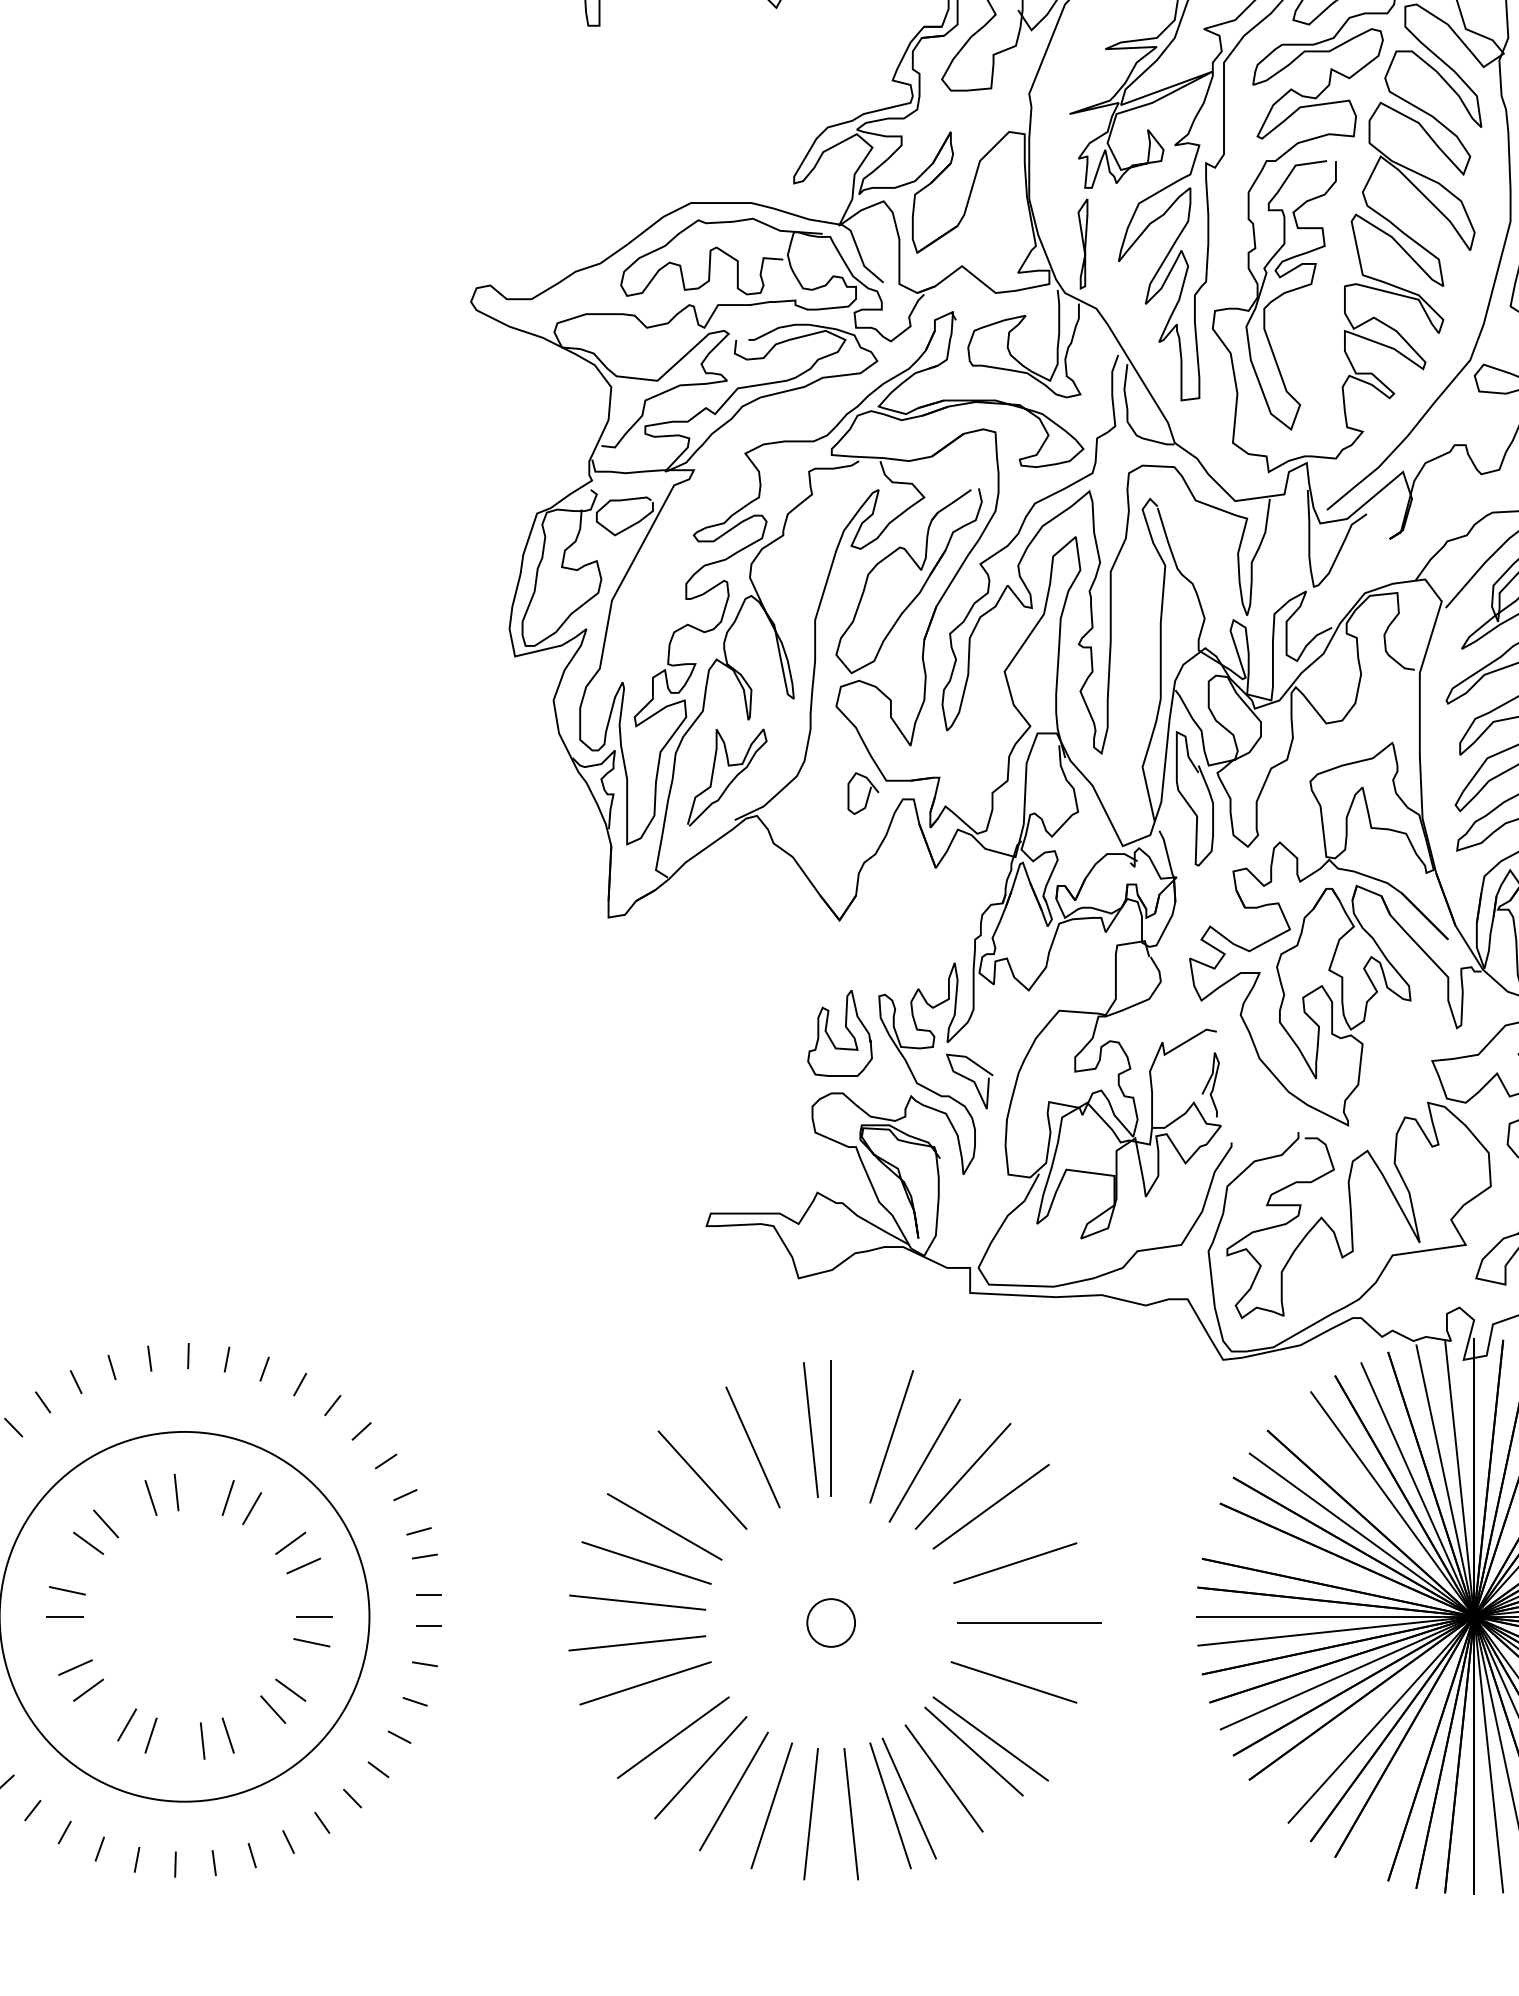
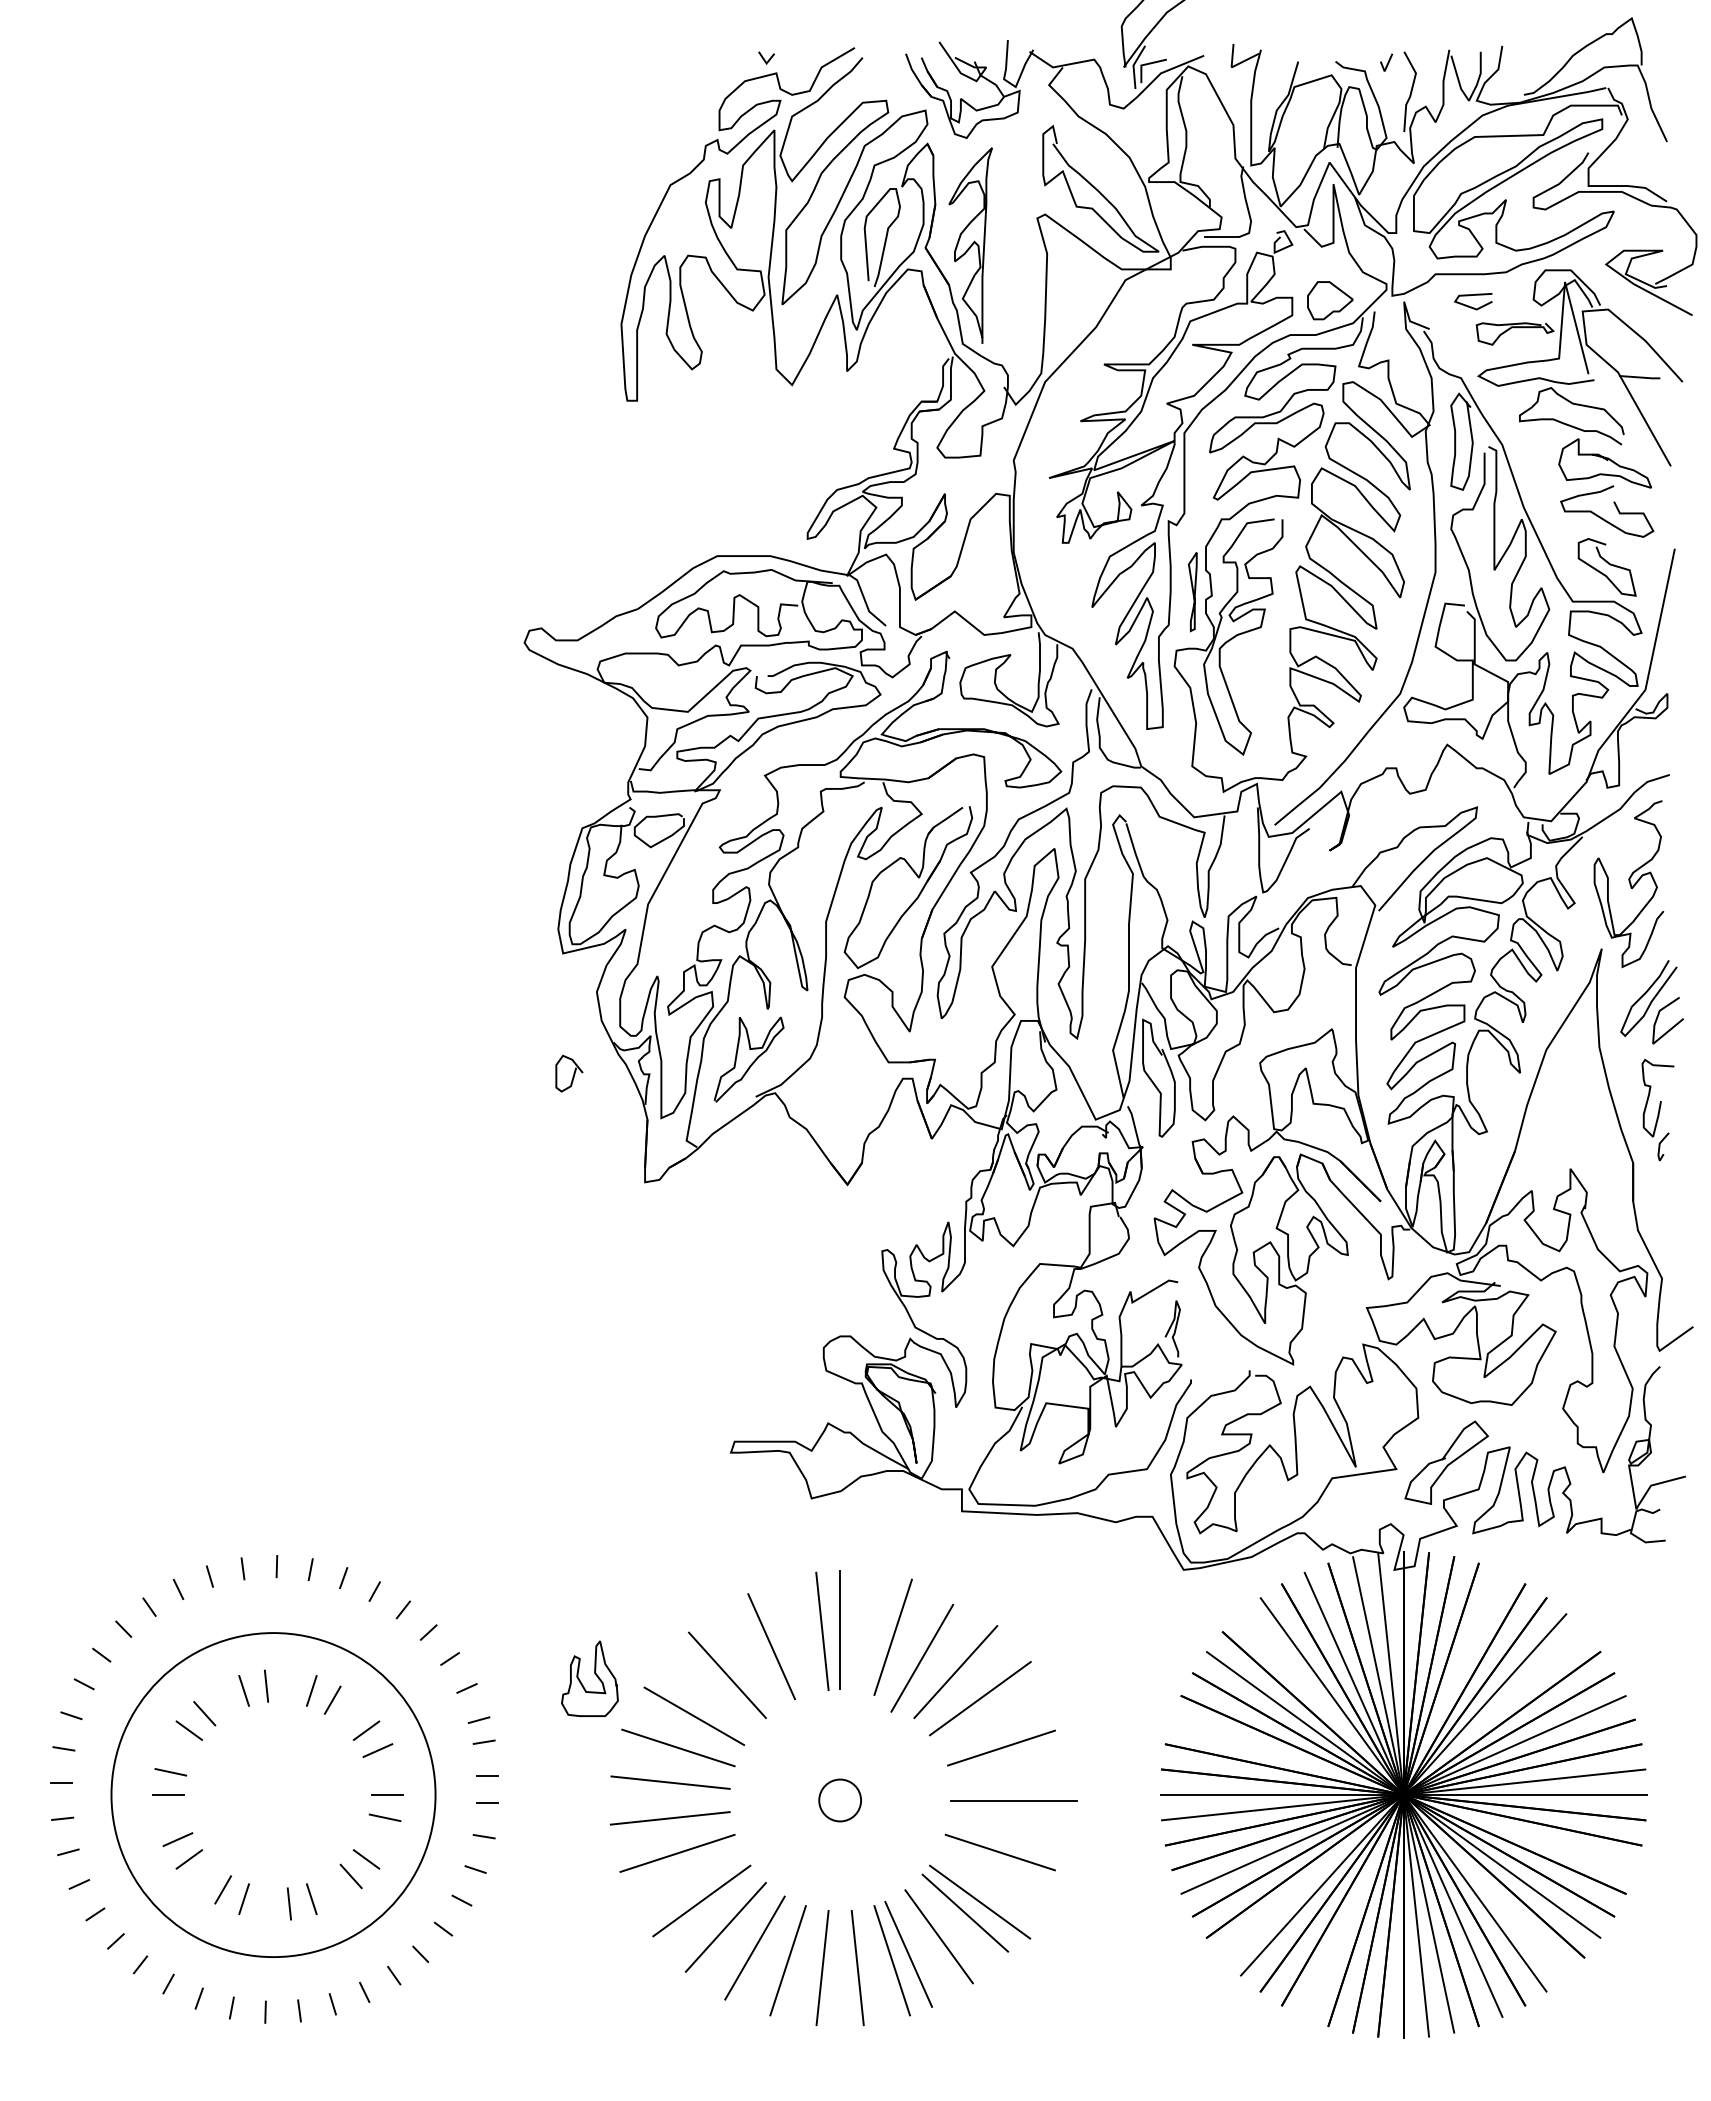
part: (1082, 244) -> (1192, 592), moved
curve: (868, 793) -> (573, 1073), moved
curve: (846, 1029) -> (595, 1675), moved
curve: (969, 1080) -> (961, 1325), removed

